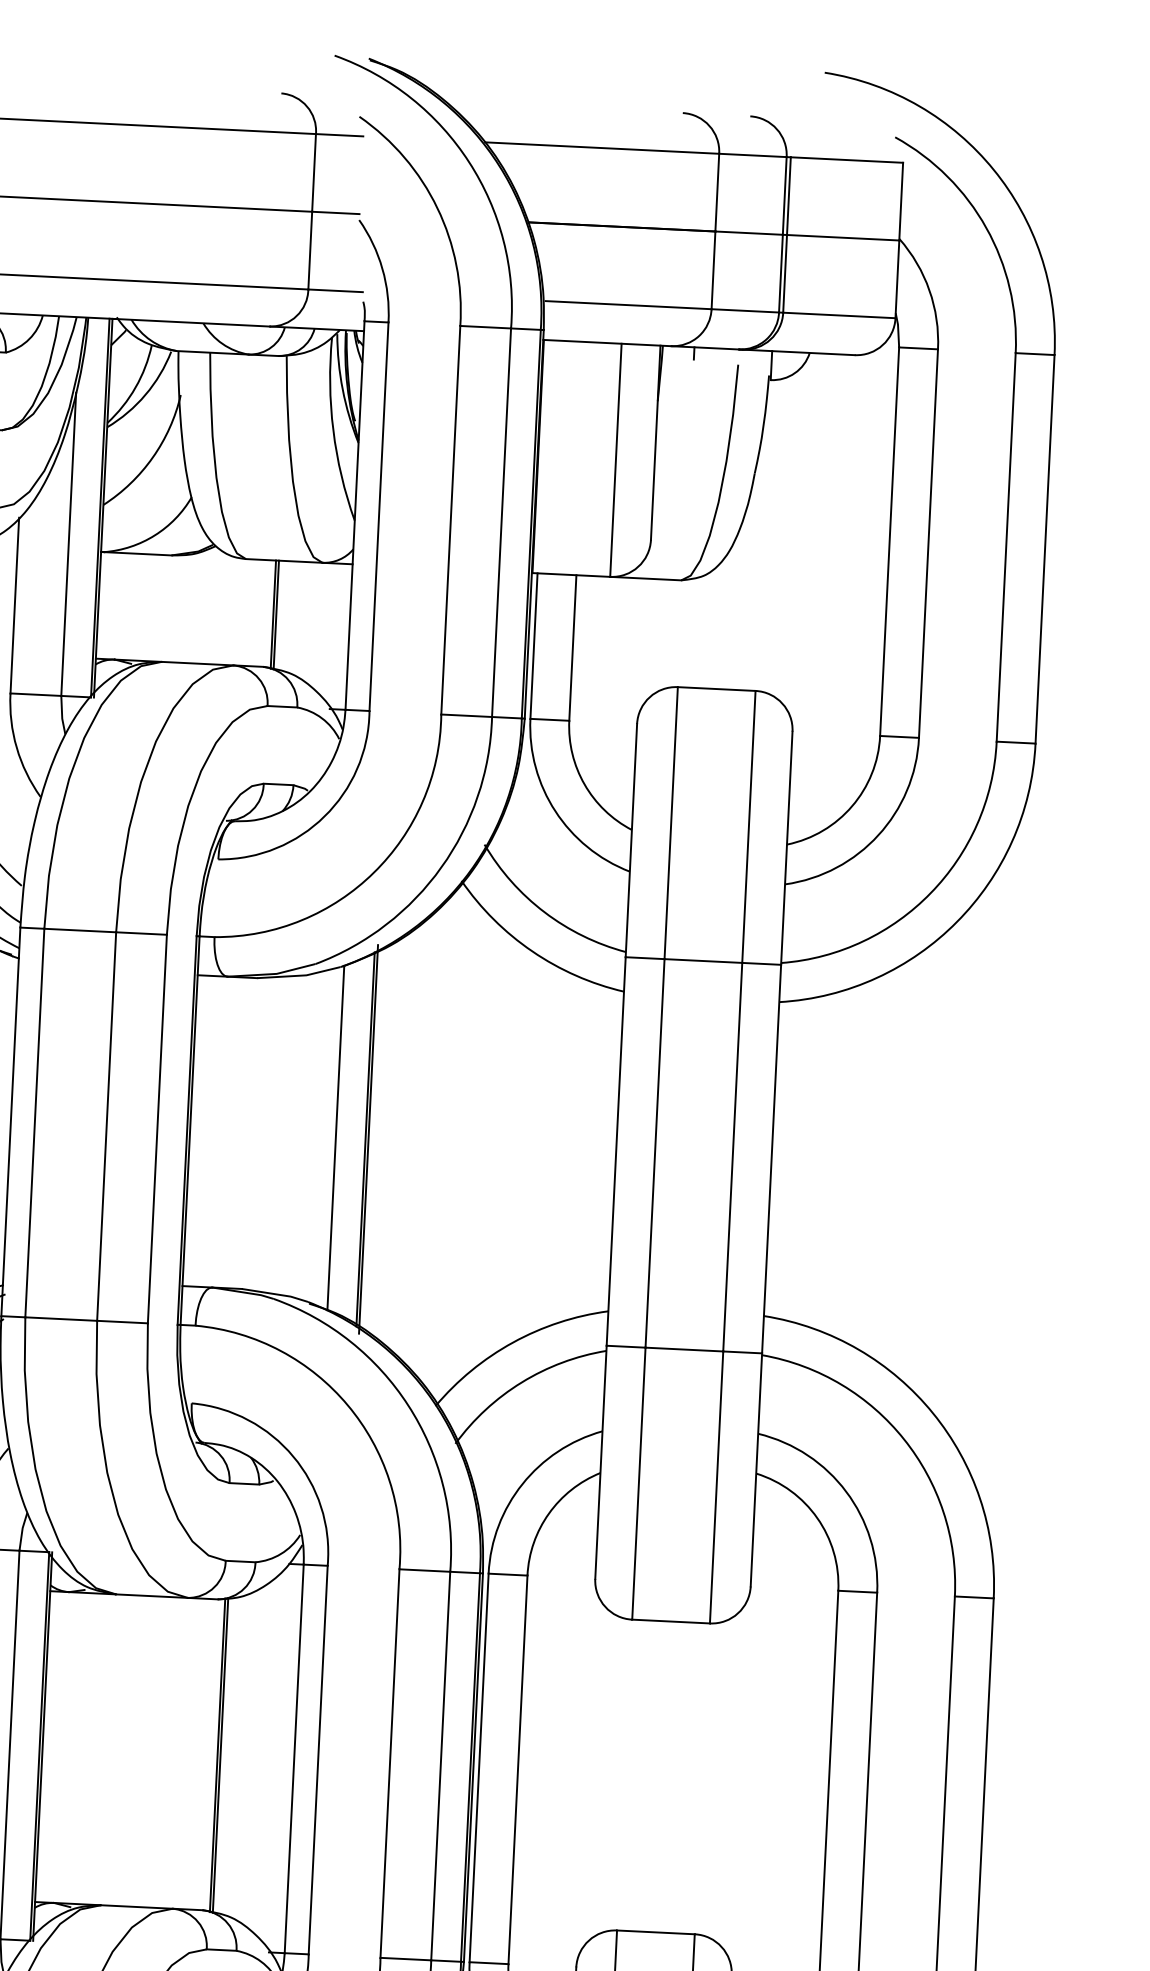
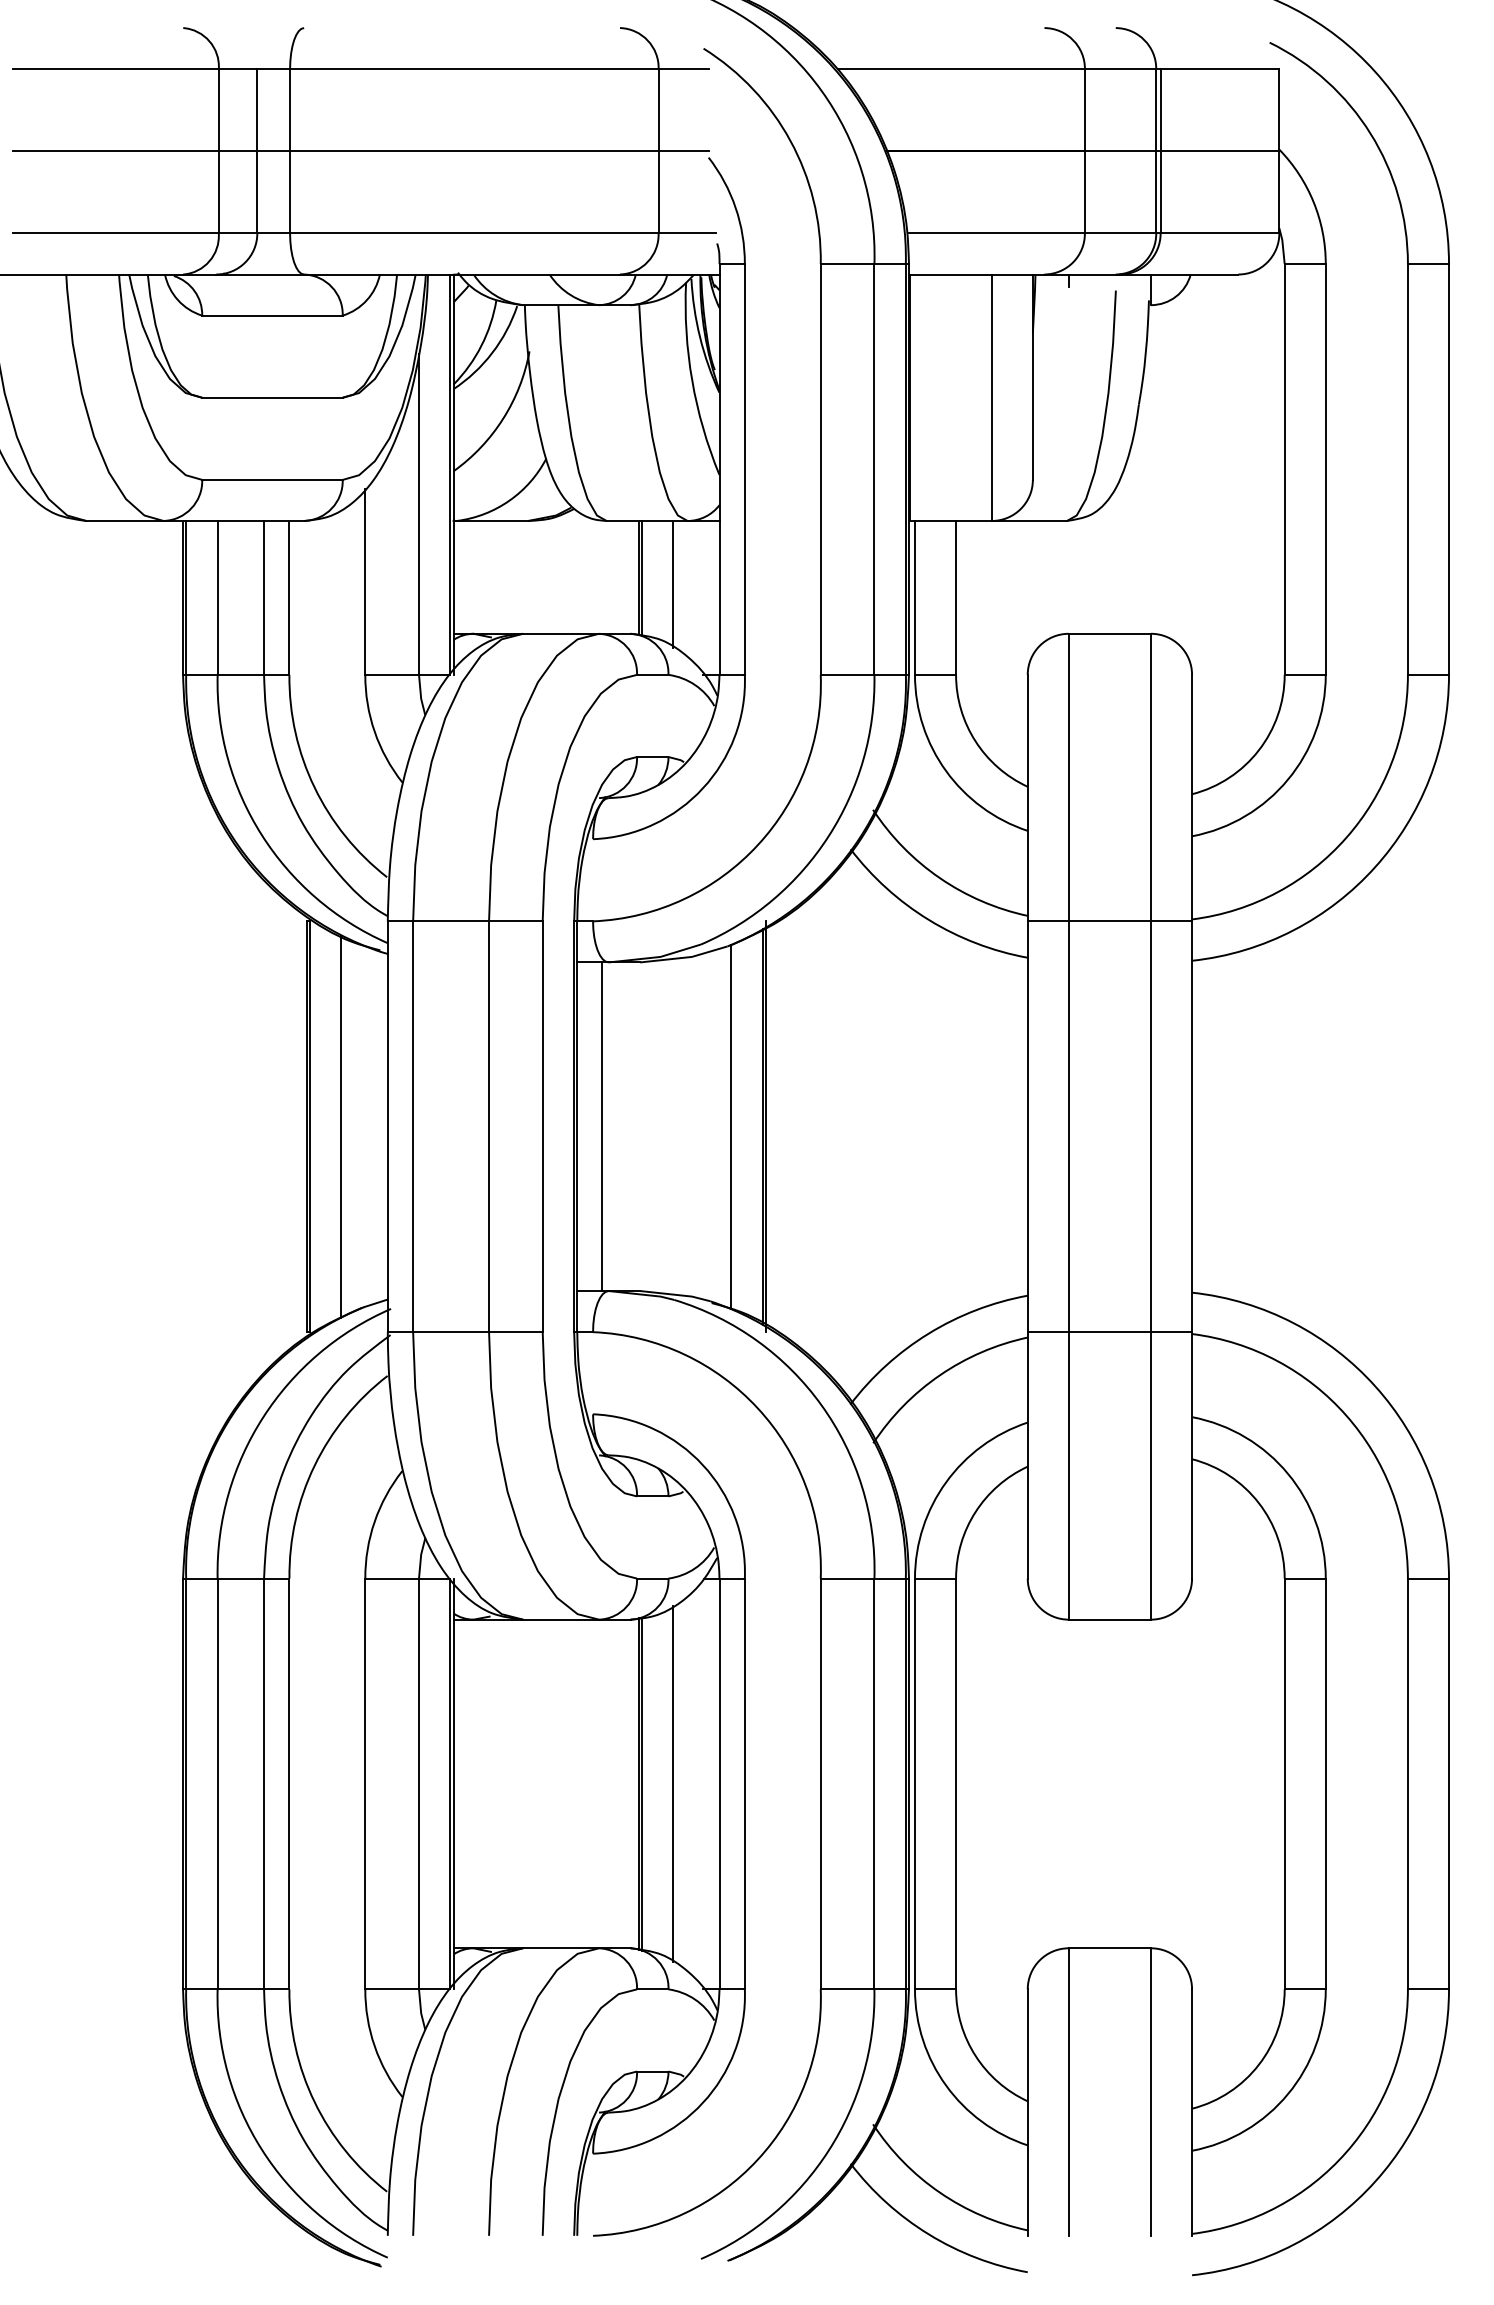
line: (306, 622) -> (673, 584), added
line: (213, 1131) -> (601, 1126), added
line: (250, 1757) -> (673, 1784), added

